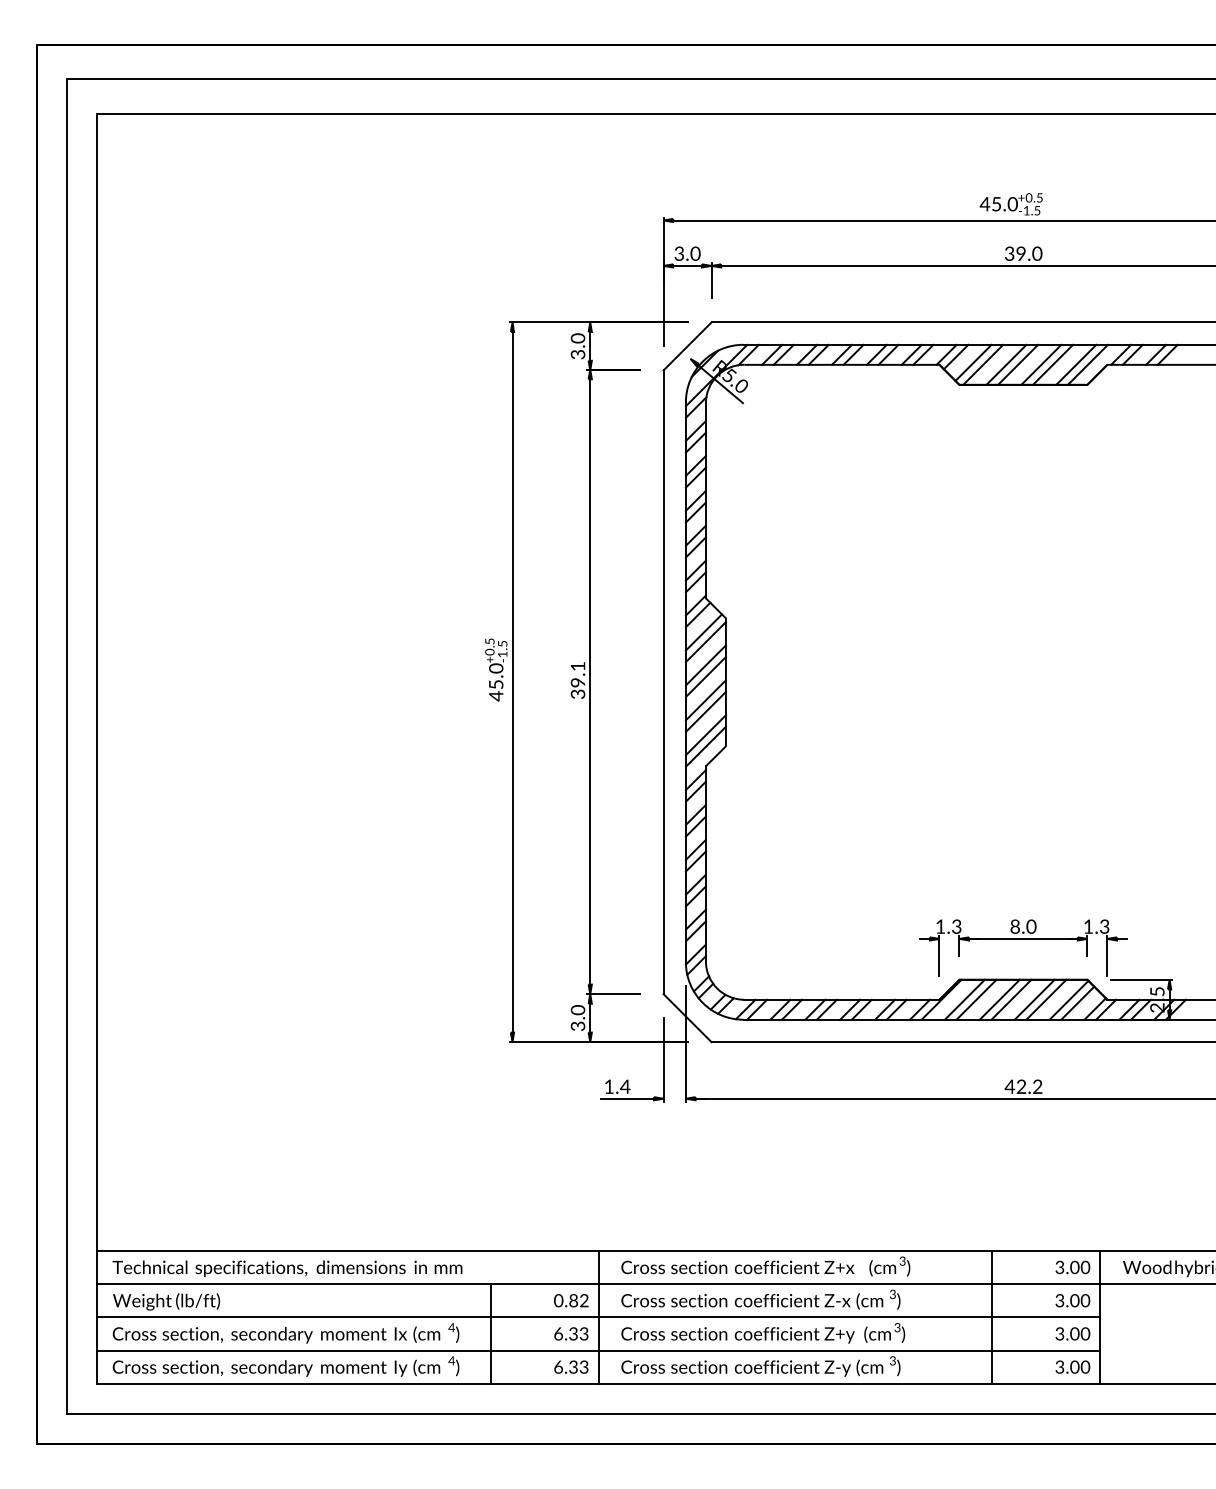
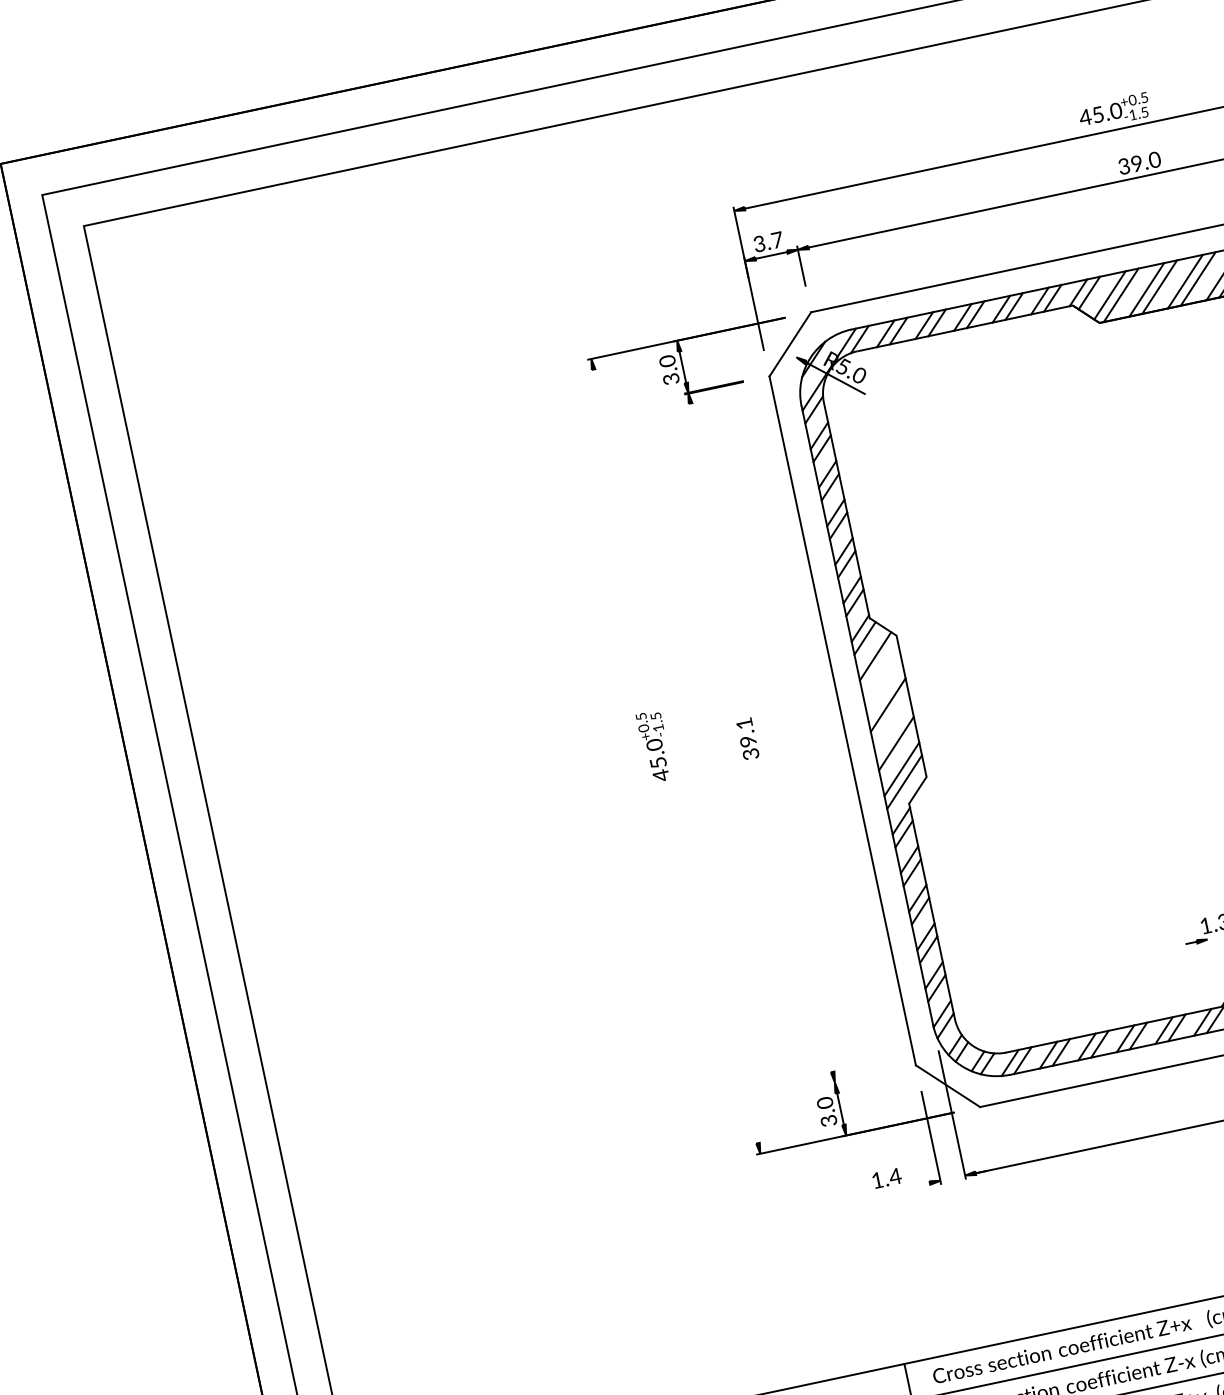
text: (695, 253) -> (777, 239), 3.0 -> 3.7
line: (705, 642) -> (879, 667), removed
line: (705, 665) -> (885, 692), removed
line: (590, 681) -> (761, 737), removed
line: (512, 682) -> (675, 756), removed
line: (705, 700) -> (893, 731), removed
line: (939, 955) -> (1211, 957), removed
line: (613, 994) -> (860, 1077), removed
line: (627, 1098) -> (900, 1188), removed

